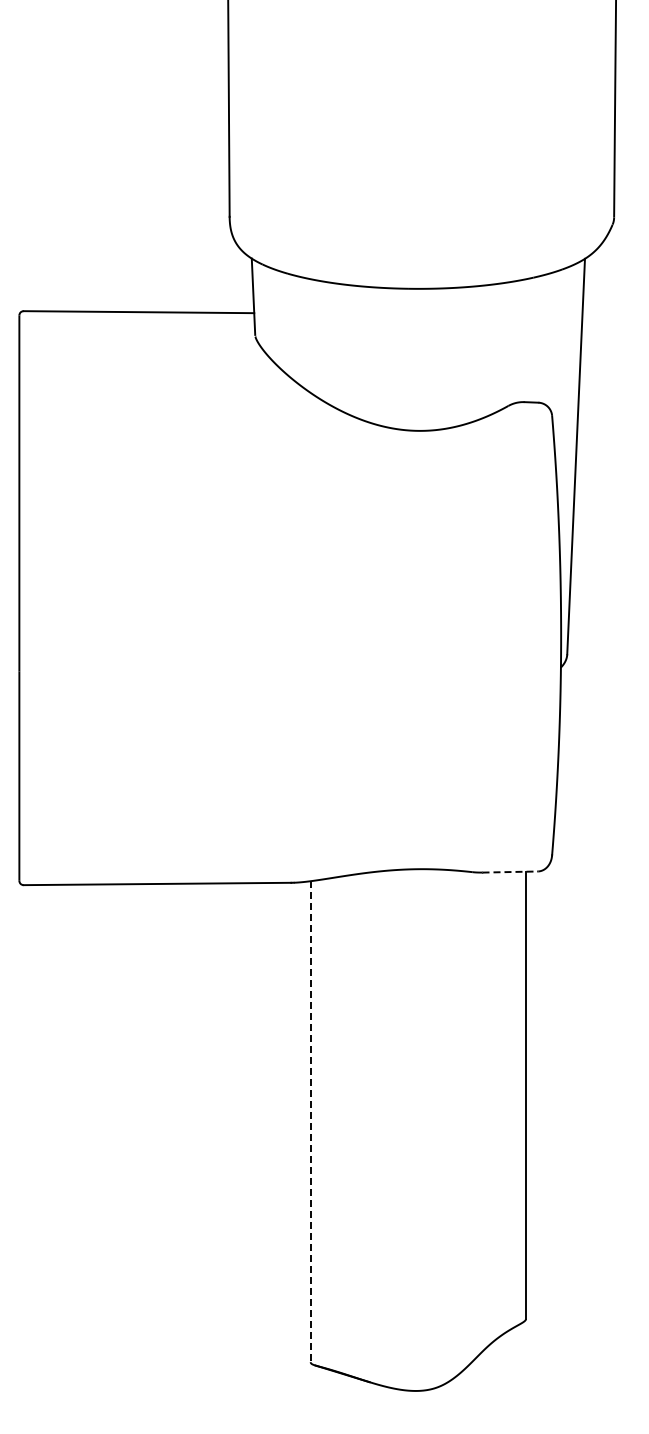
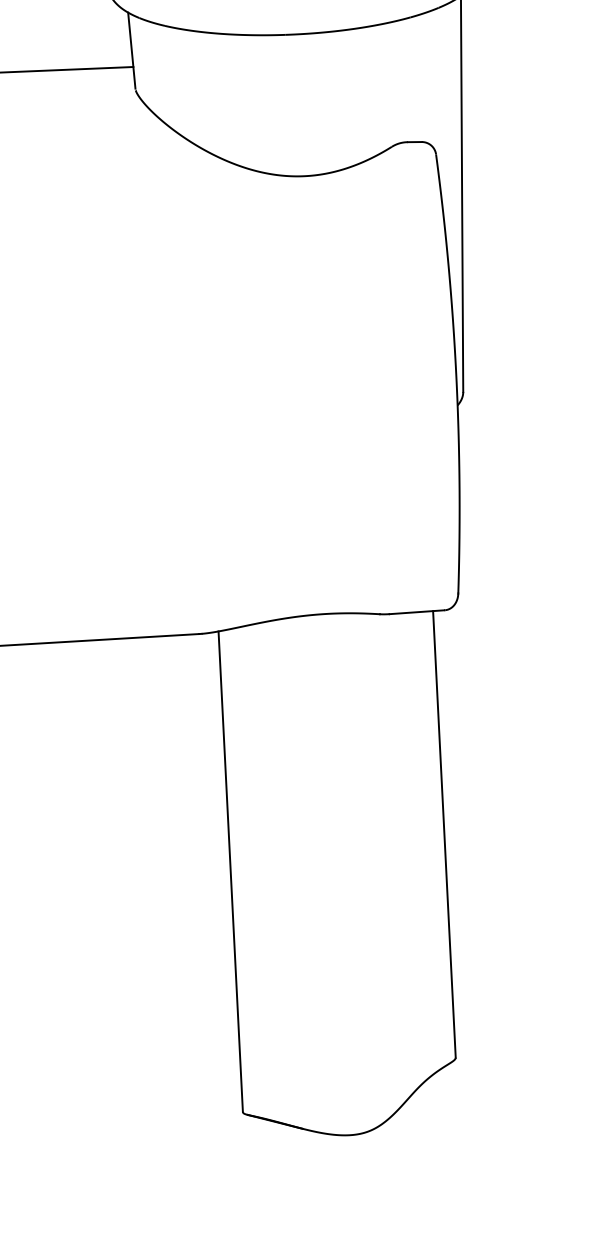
line: (510, 872) -> (417, 612), dashed -> solid
line: (310, 1122) -> (230, 872), dashed -> solid

